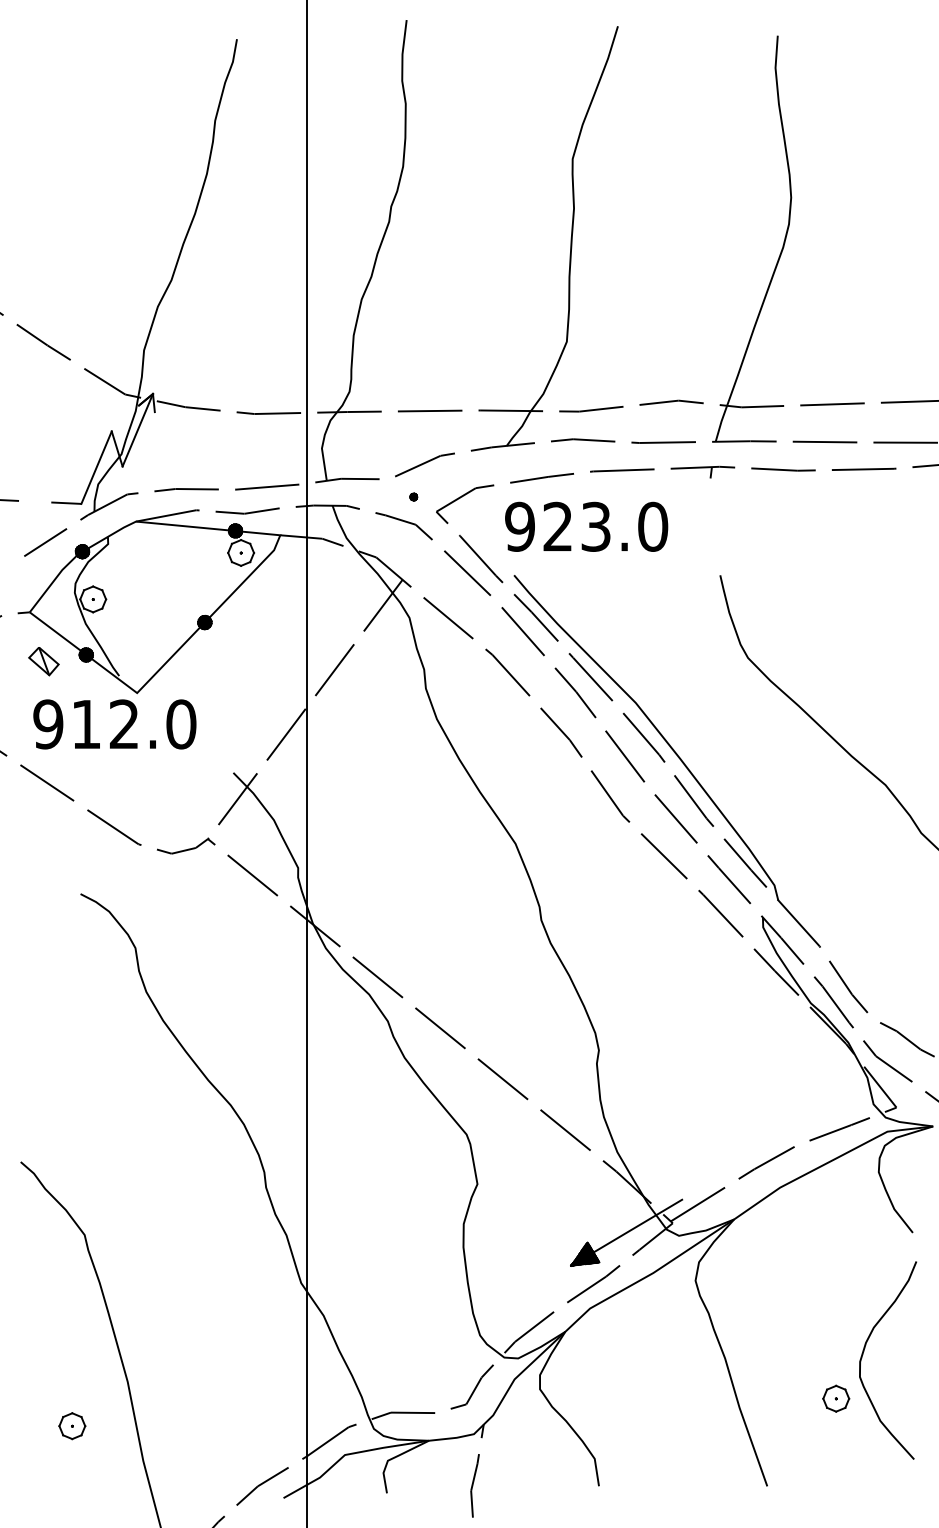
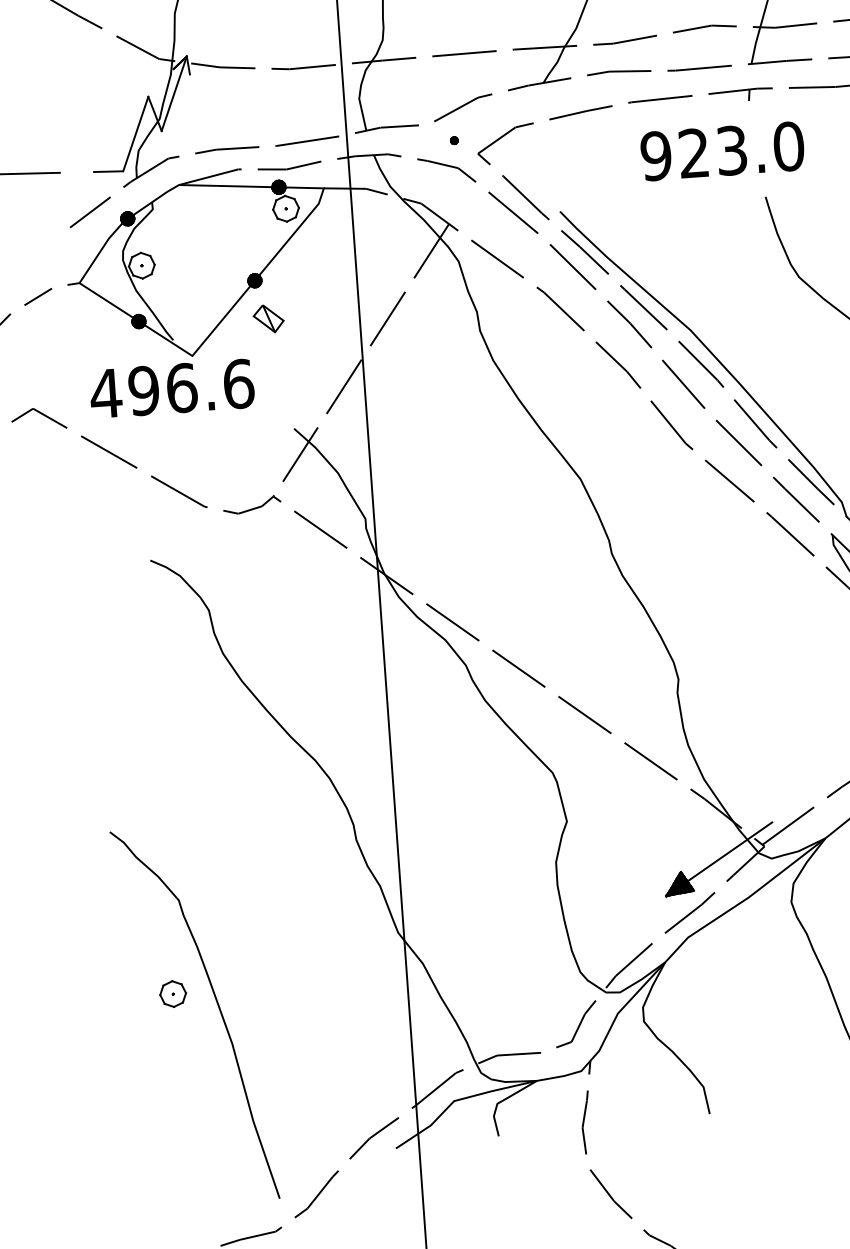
text: (586, 526) -> (722, 150), moved
part: (43, 661) -> (268, 318), moved
text: (114, 724) -> (172, 388), 912.0 -> 496.6
part: (72, 1426) -> (173, 994), moved

